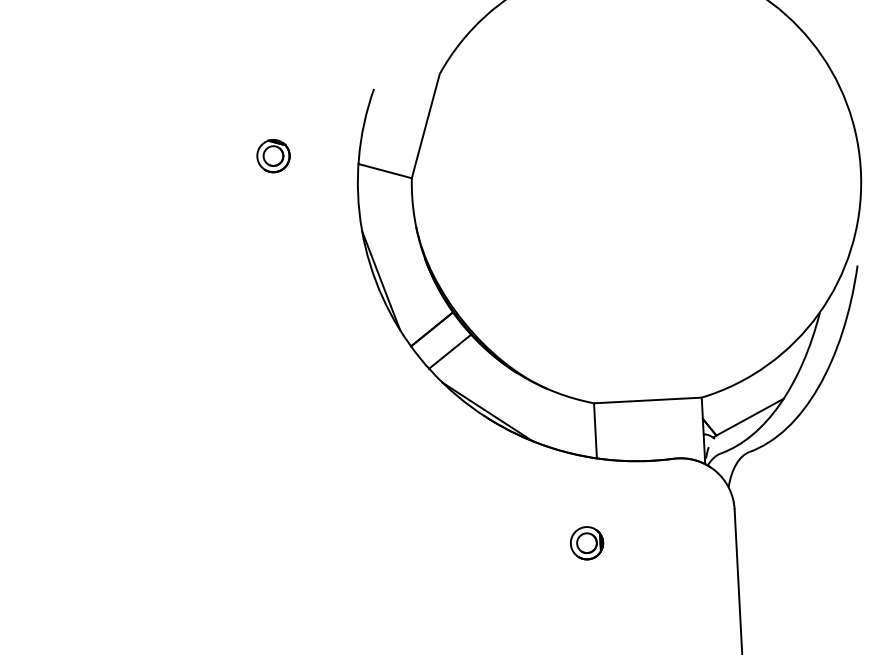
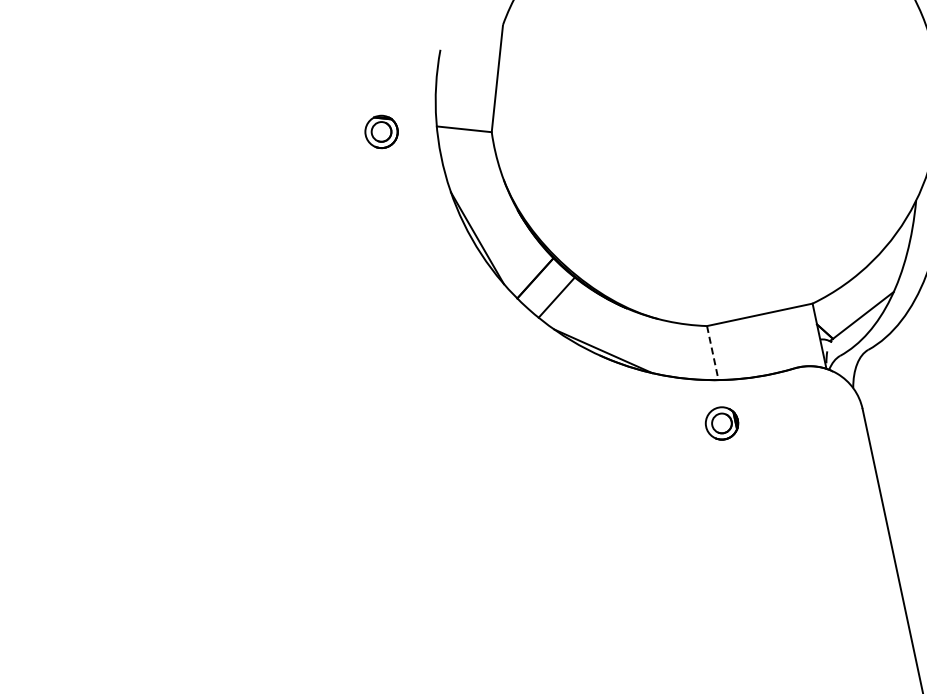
part: (273, 155) -> (381, 131), moved
line: (595, 431) -> (712, 353), solid -> dashed
part: (586, 543) -> (721, 423), moved

